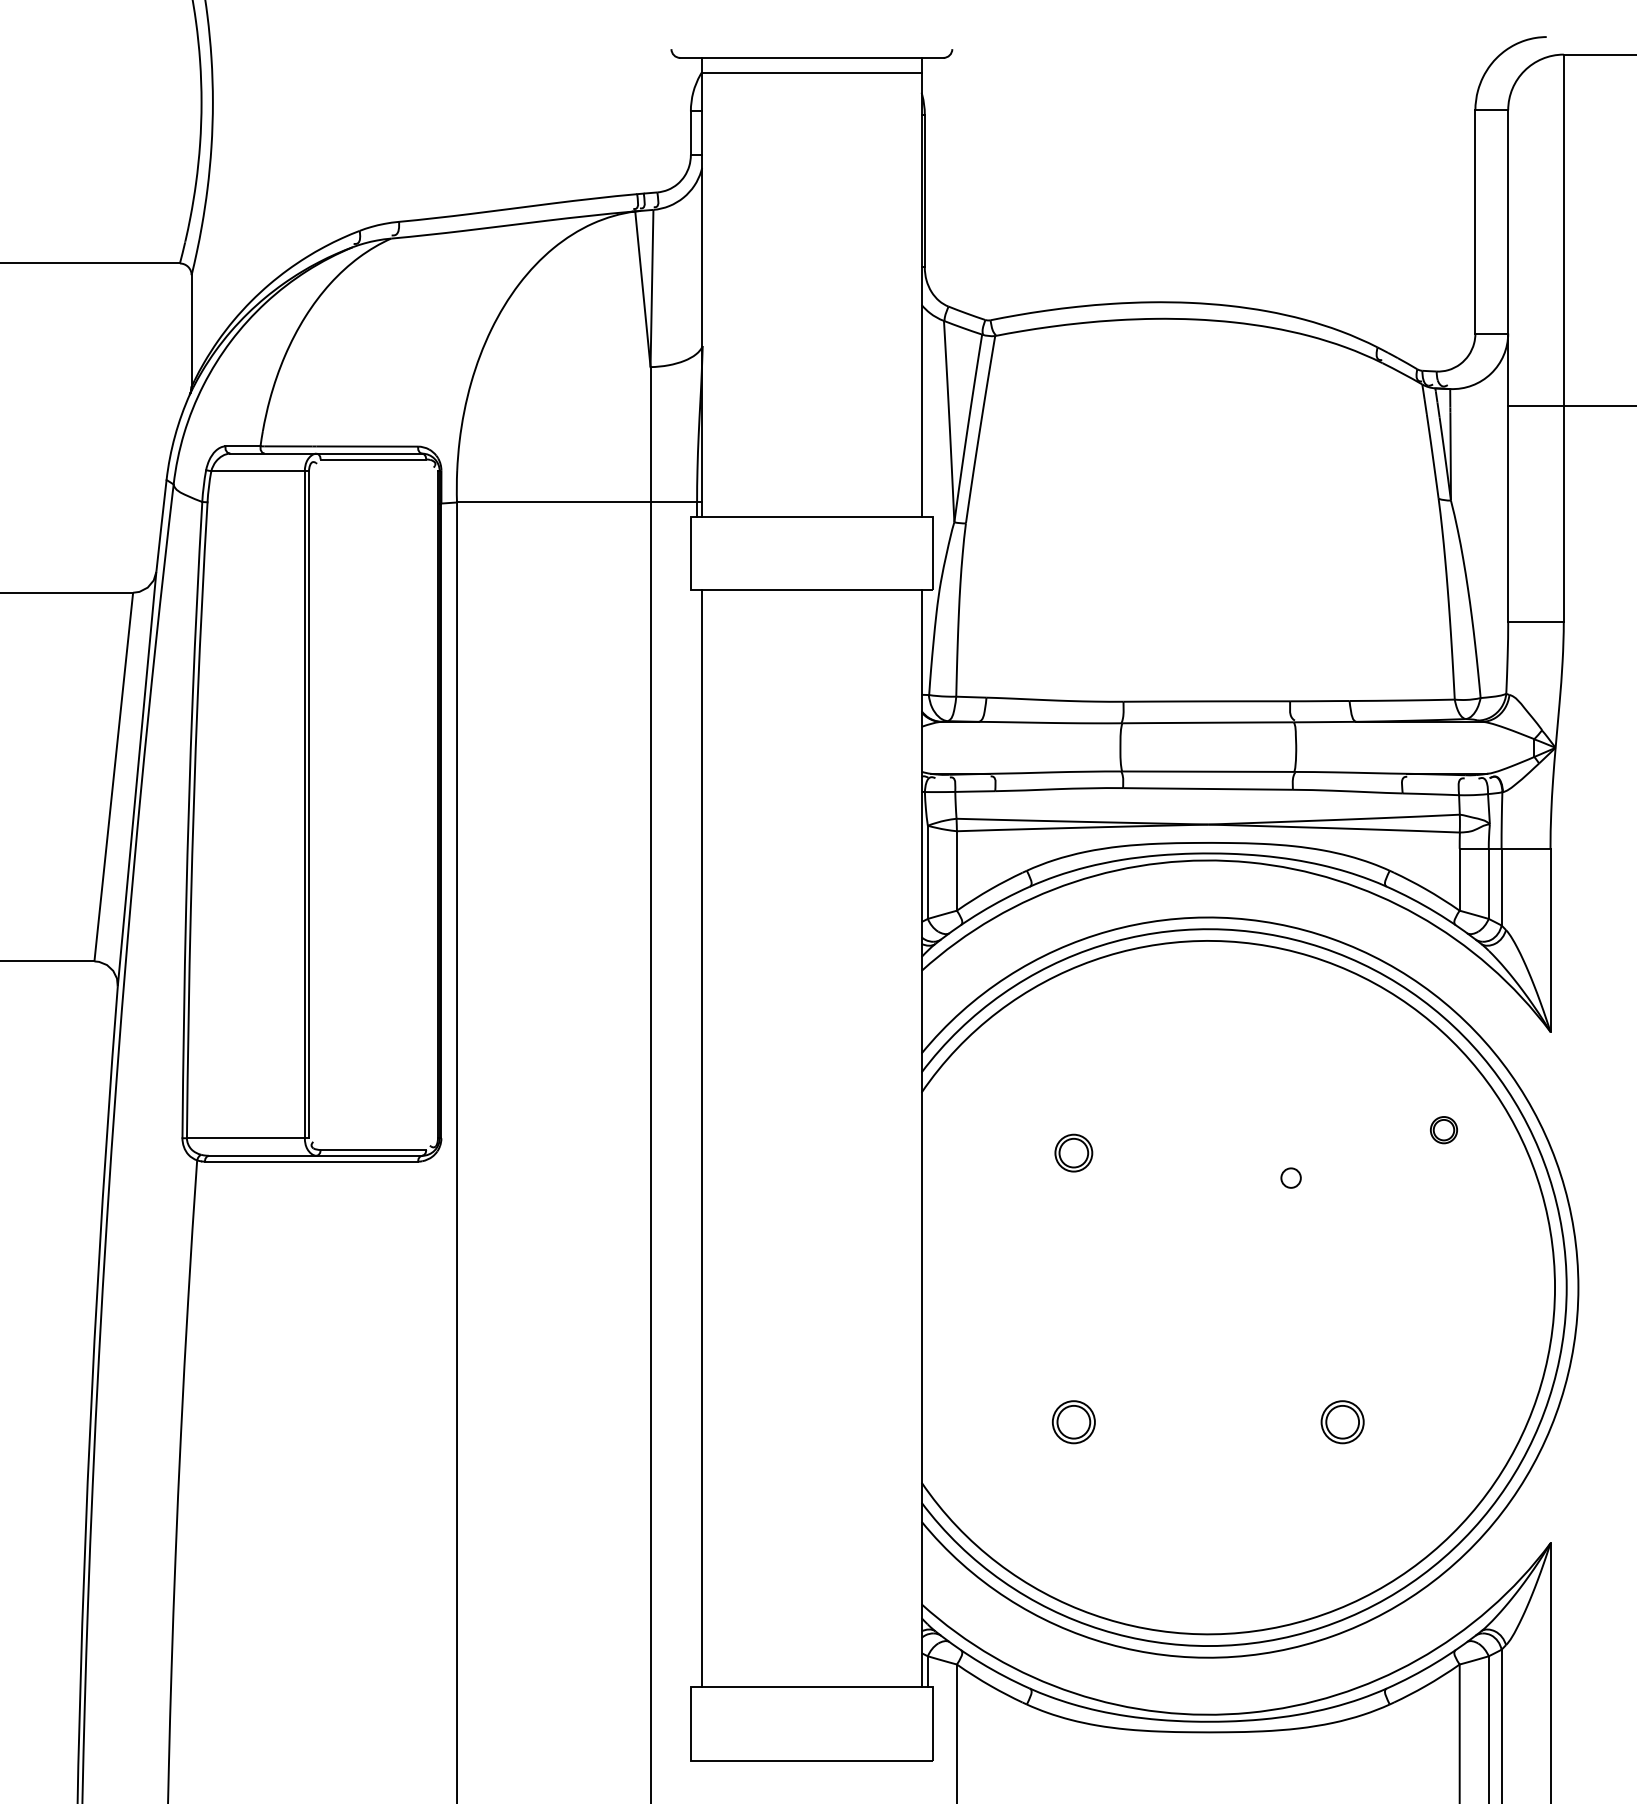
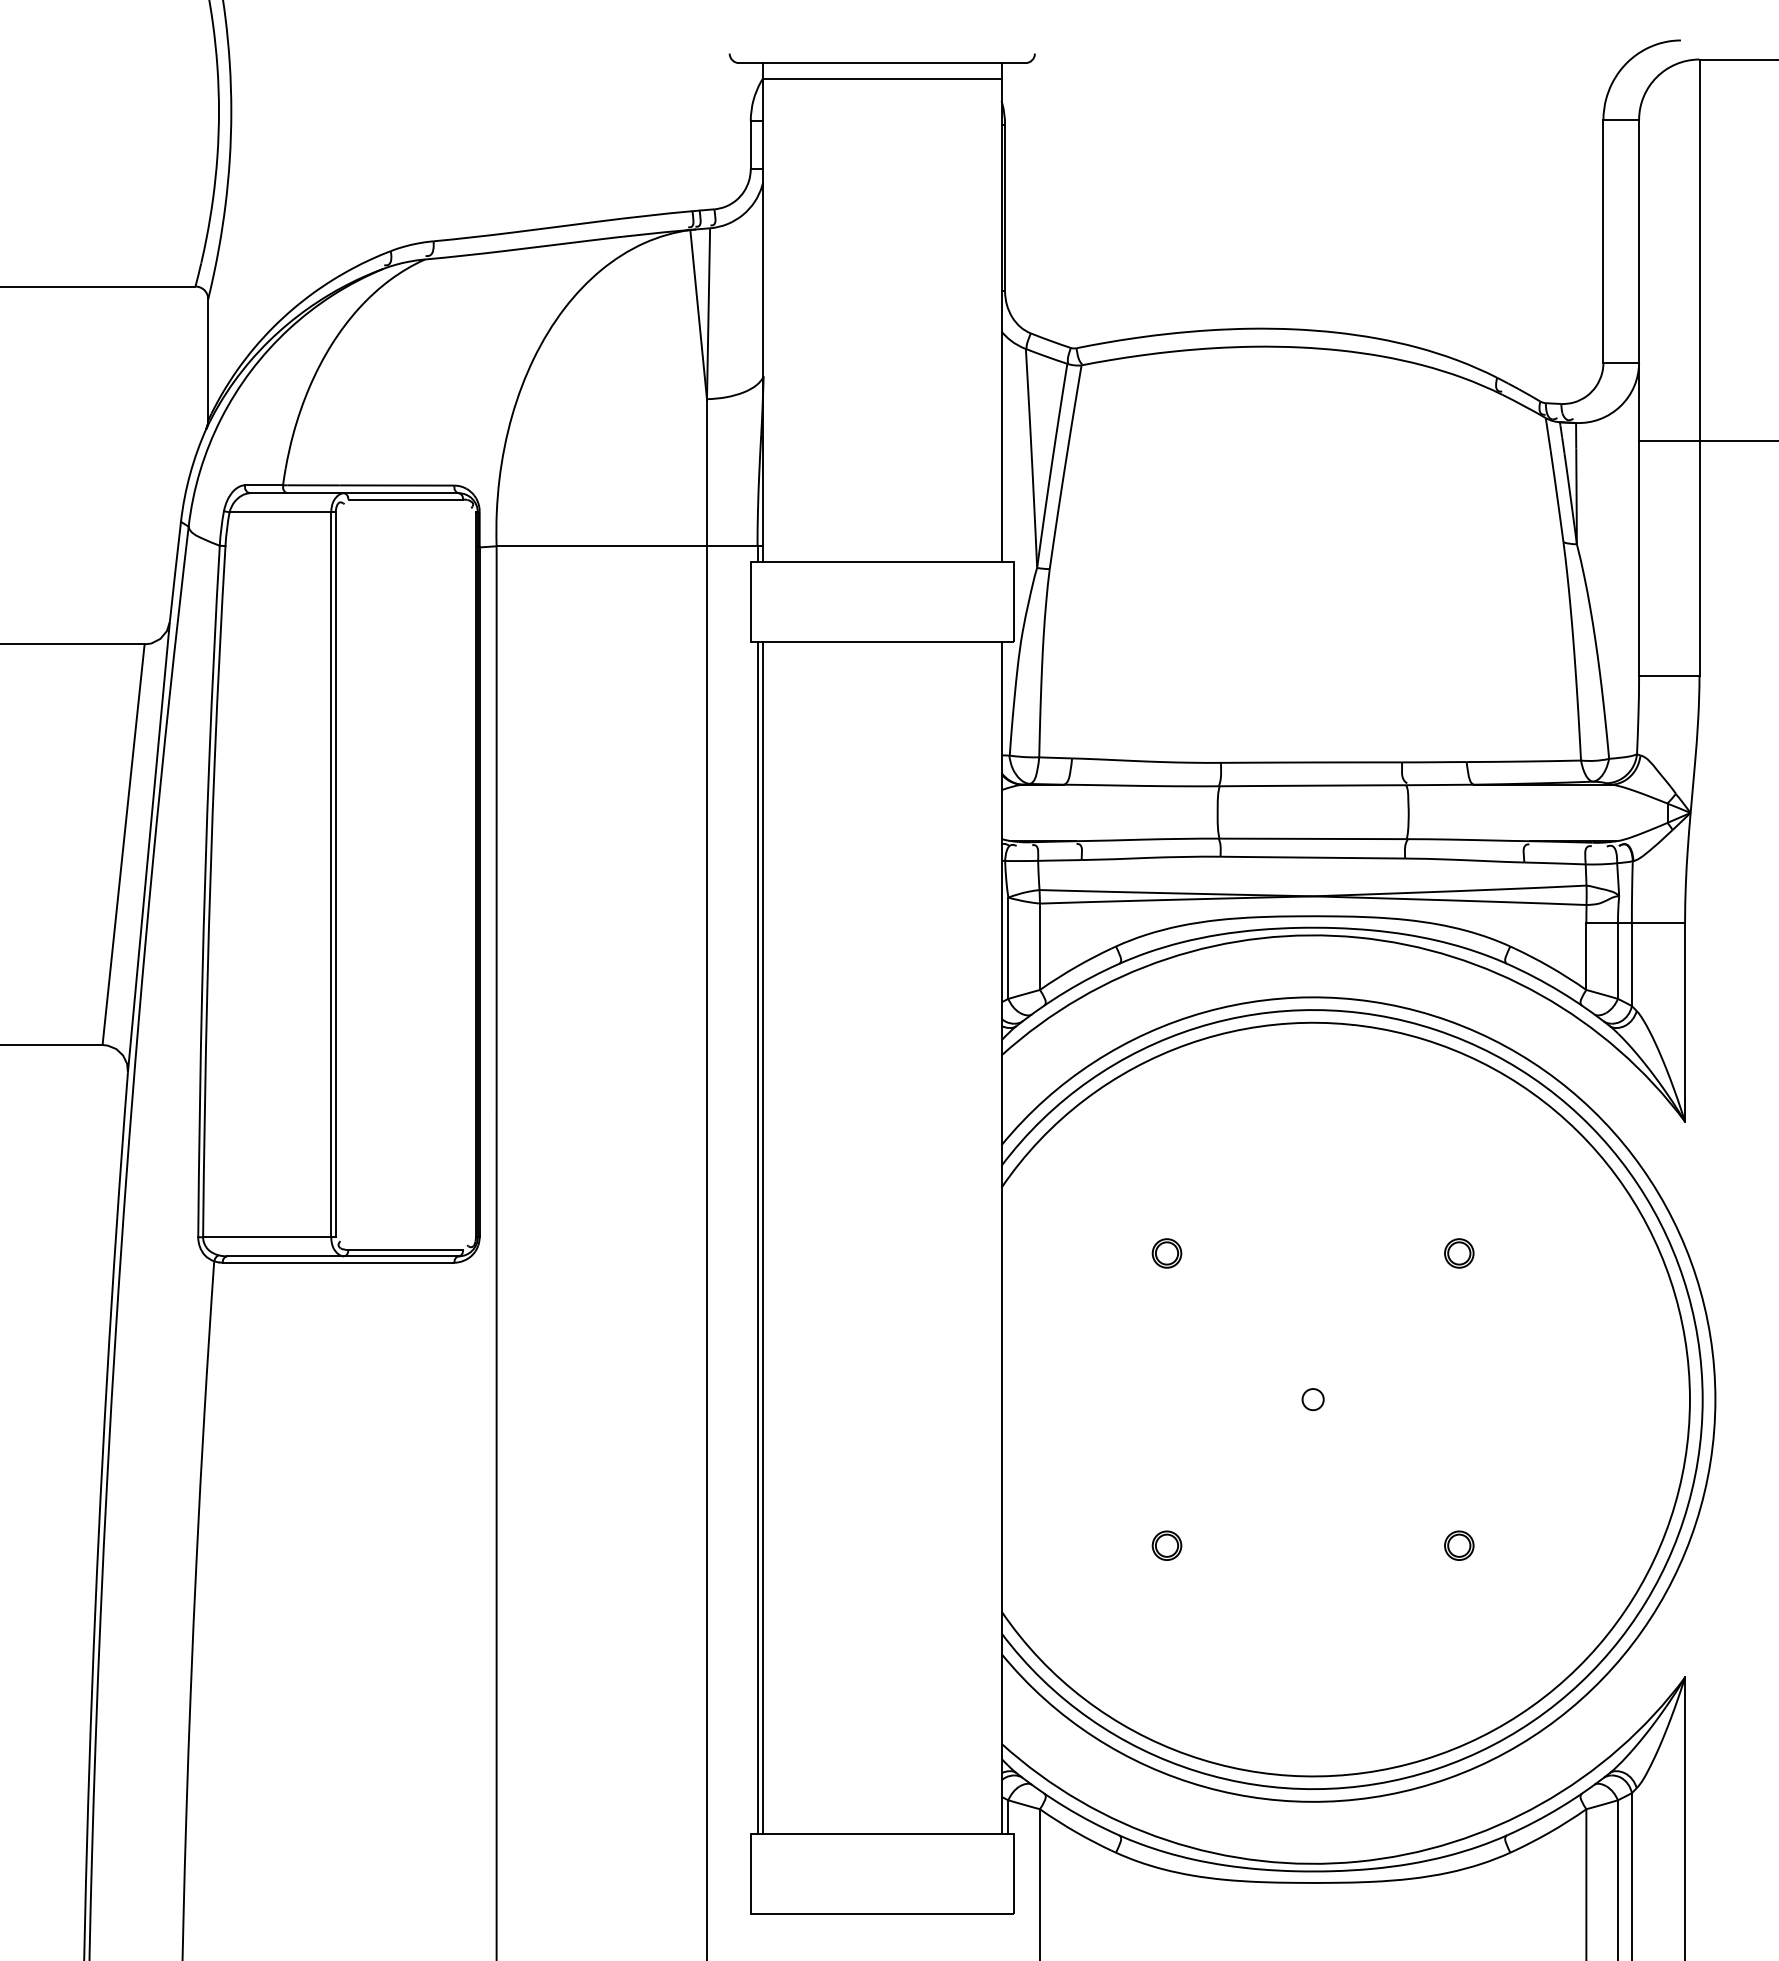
part: (1444, 1130) -> (1459, 1253), moved
line: (697, 1138) -> (757, 1237), added
part: (1073, 1153) -> (1166, 1253), size x0.71
circle: (1290, 1178) -> (1312, 1399), moved
part: (1073, 1421) -> (1166, 1545), size x0.62
part: (1342, 1421) -> (1459, 1545), size x0.62

